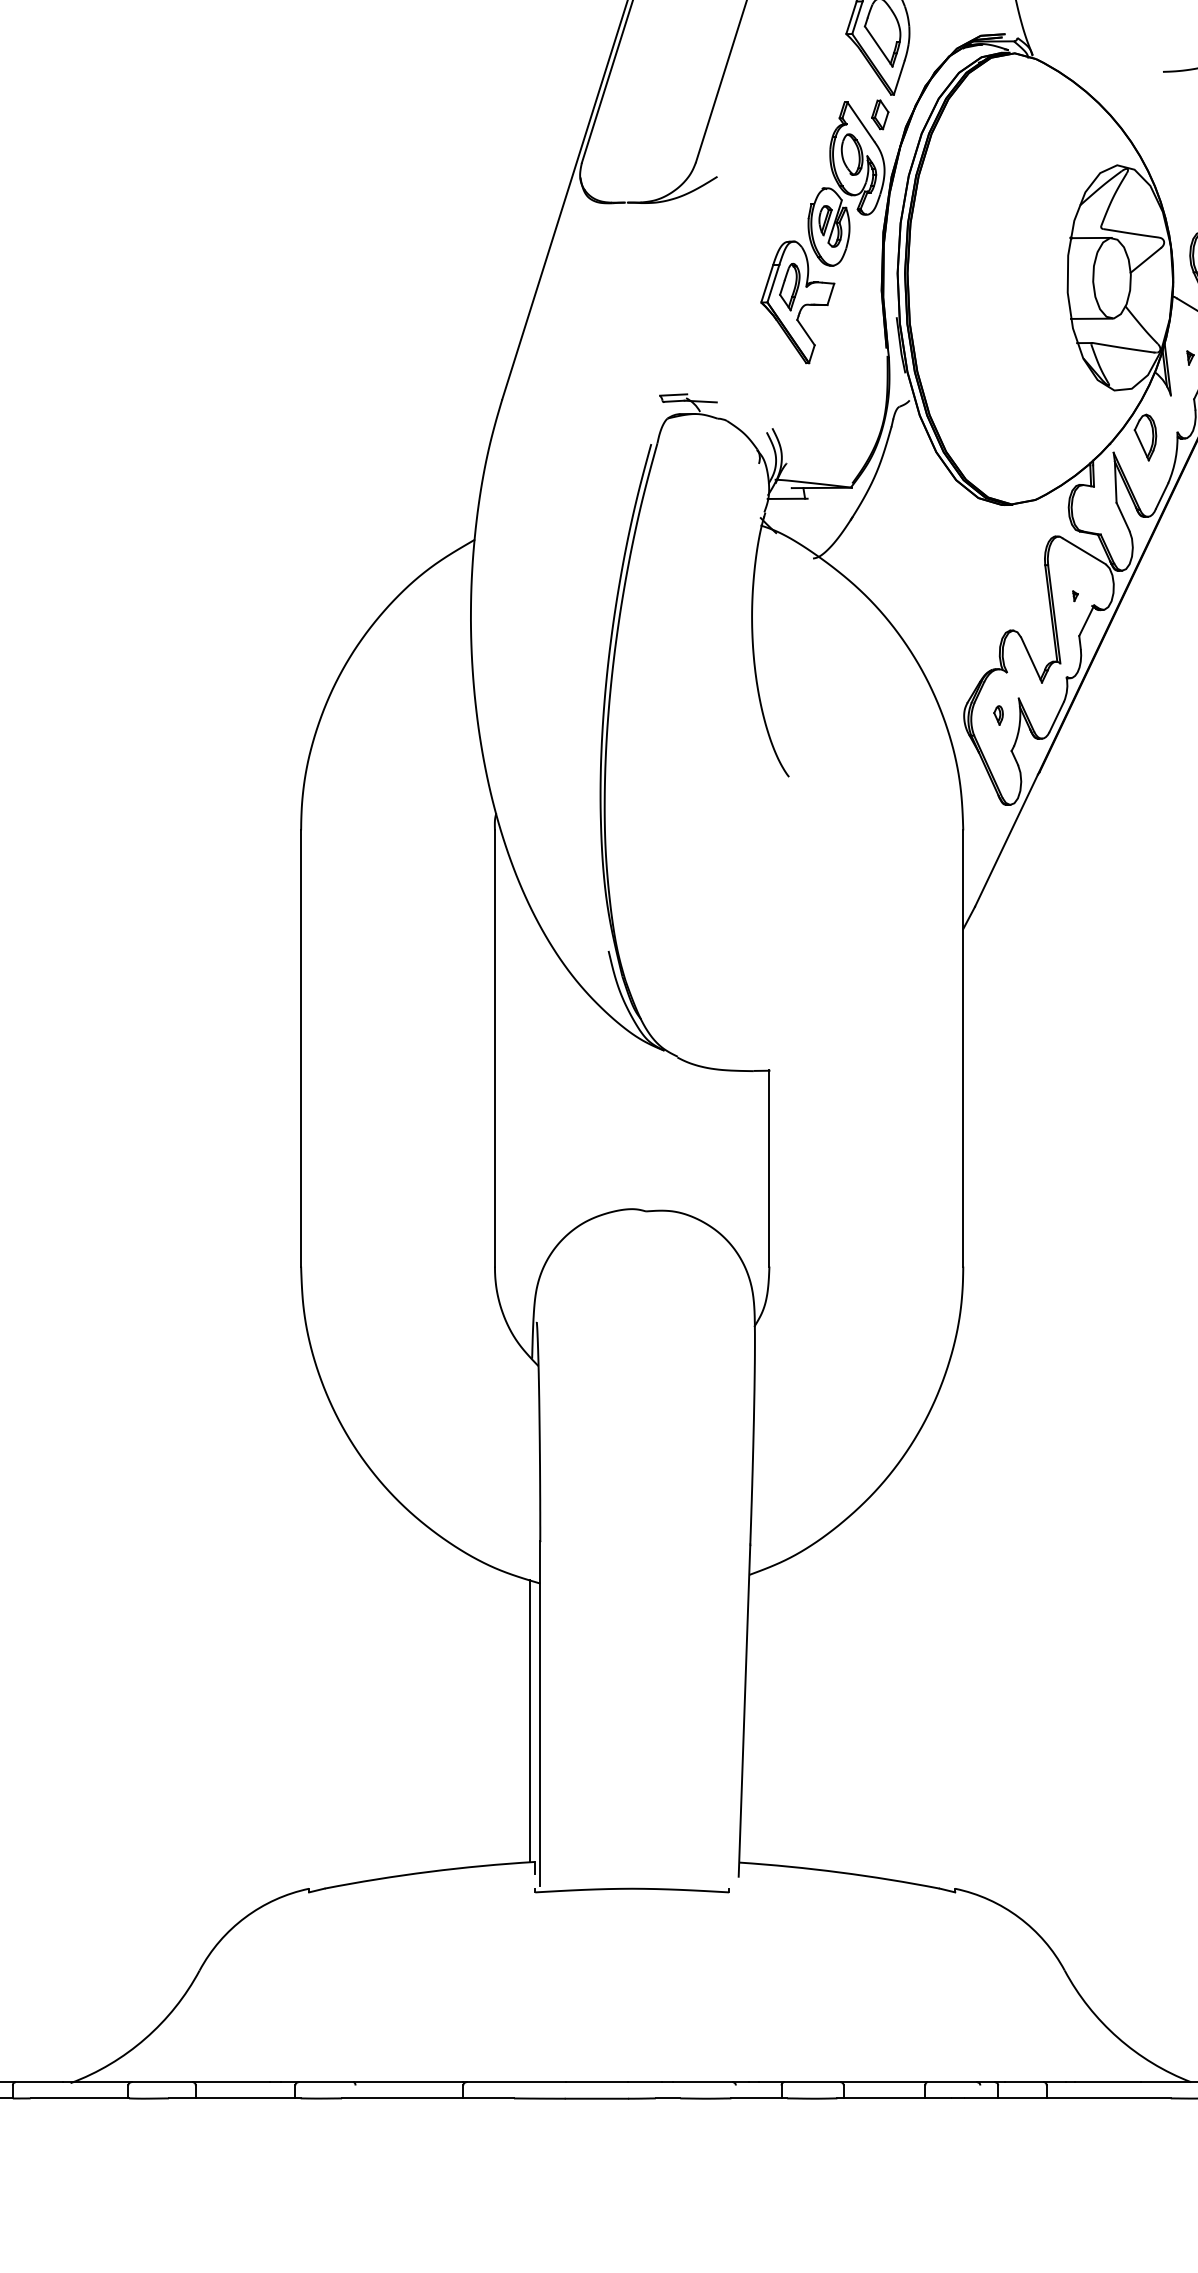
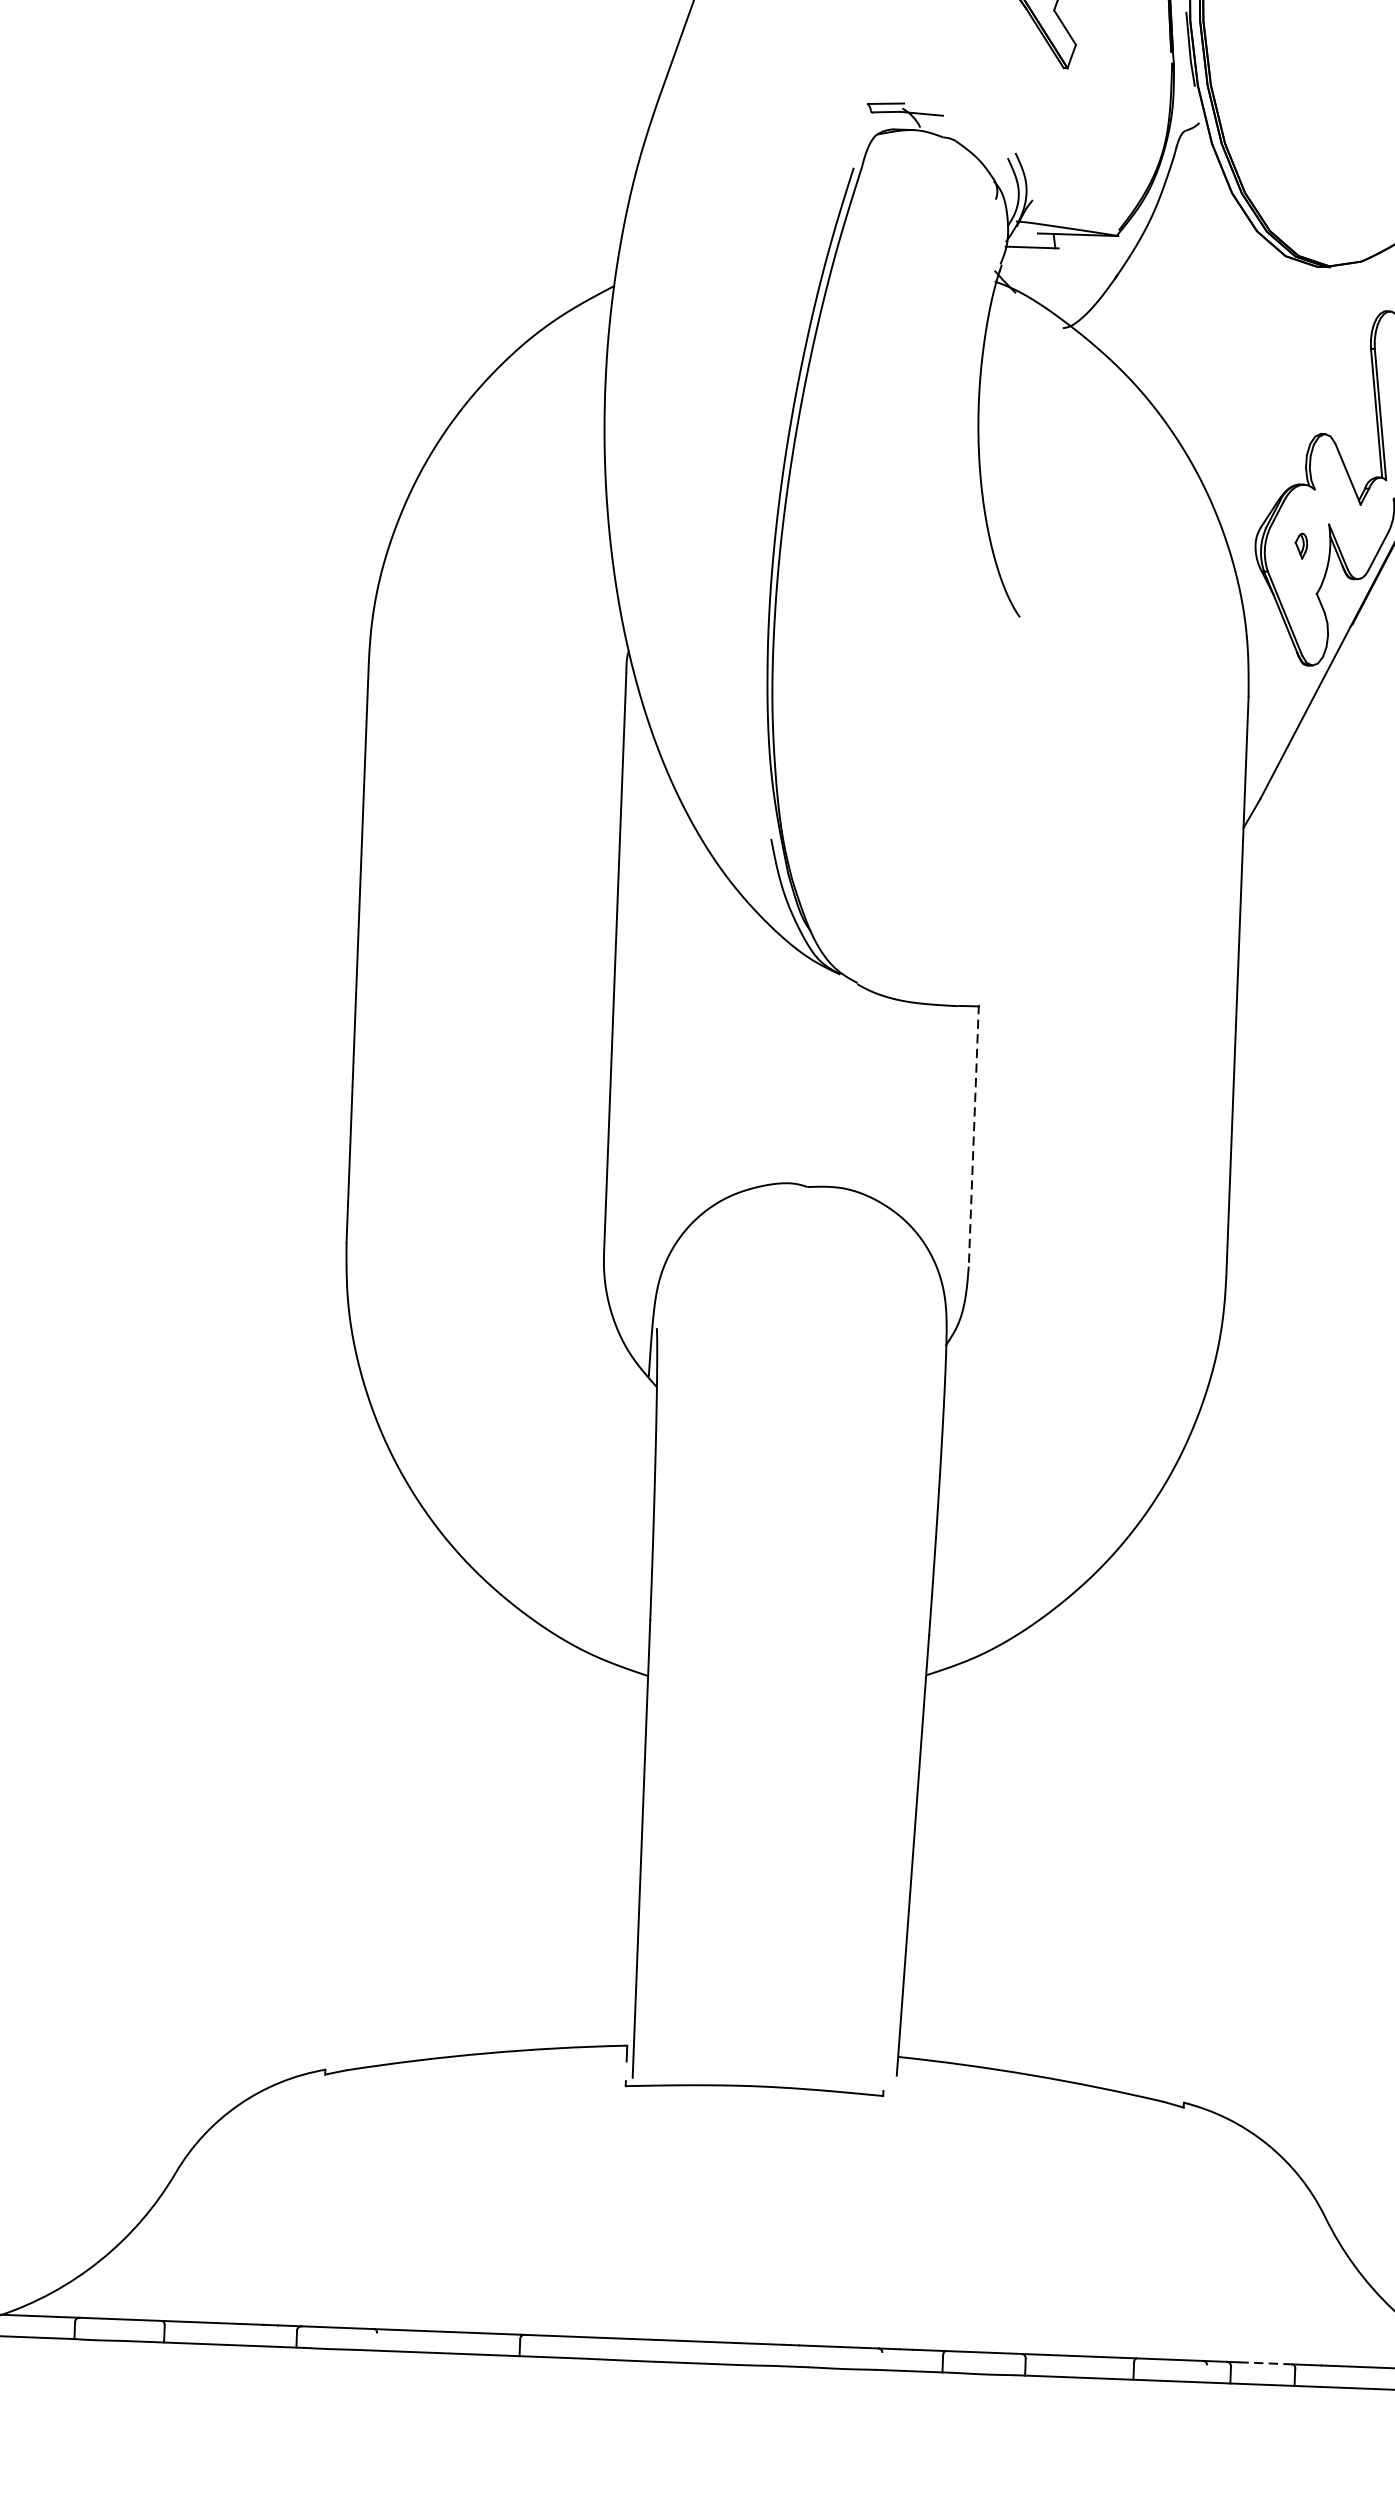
line: (769, 1168) -> (973, 1136), solid -> dashed
line: (530, 1721) -> (628, 1858), removed
line: (1024, 2082) -> (1266, 2363), solid -> dashed

